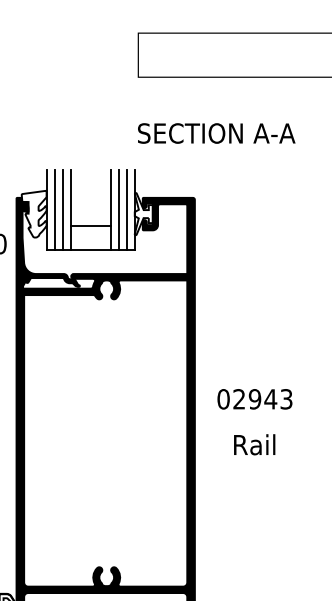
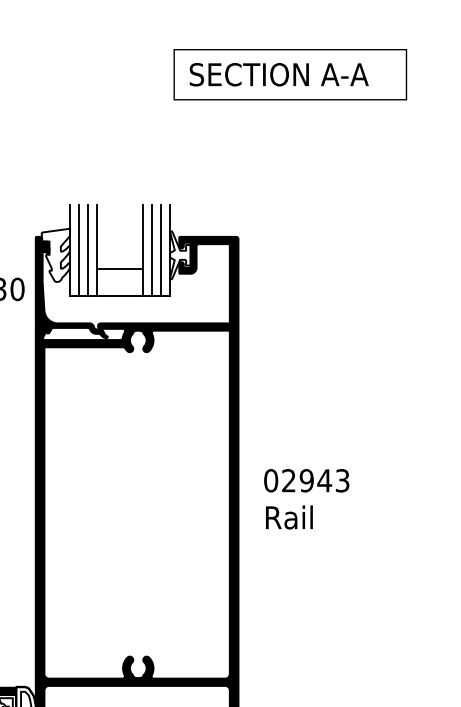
text: (216, 133) -> (278, 74), moved
text: (254, 399) -> (306, 480), moved
text: (254, 444) -> (289, 517), moved

